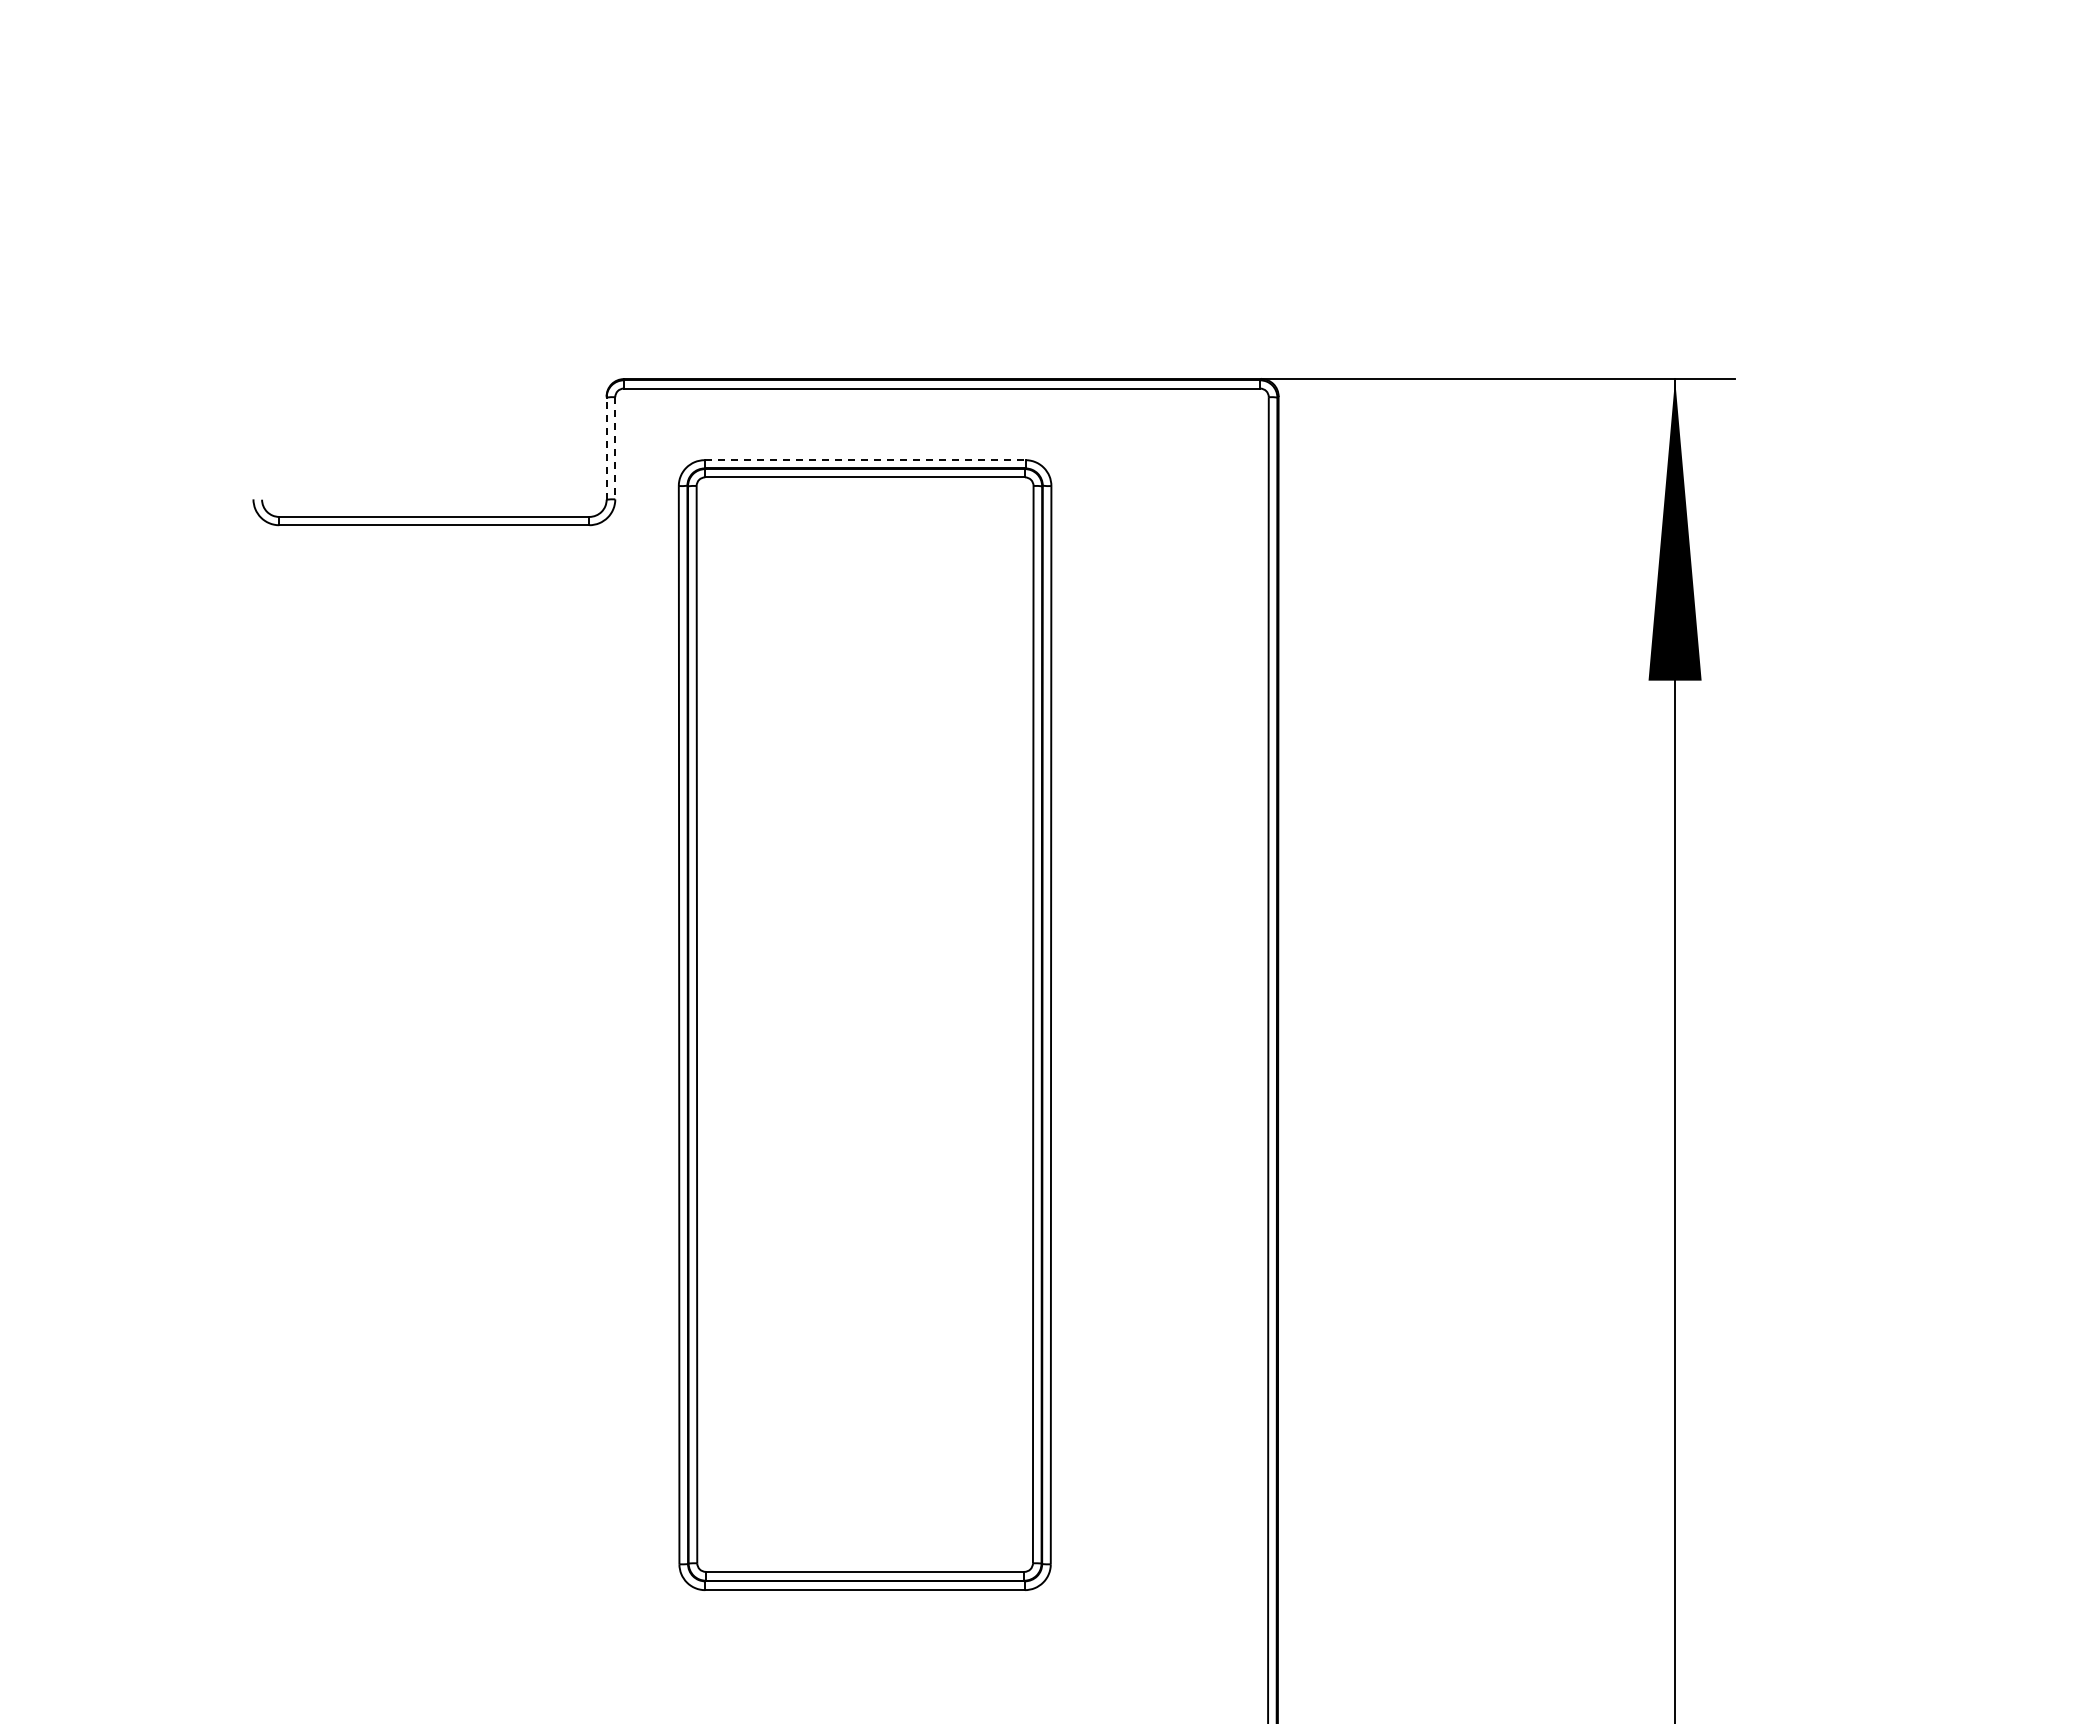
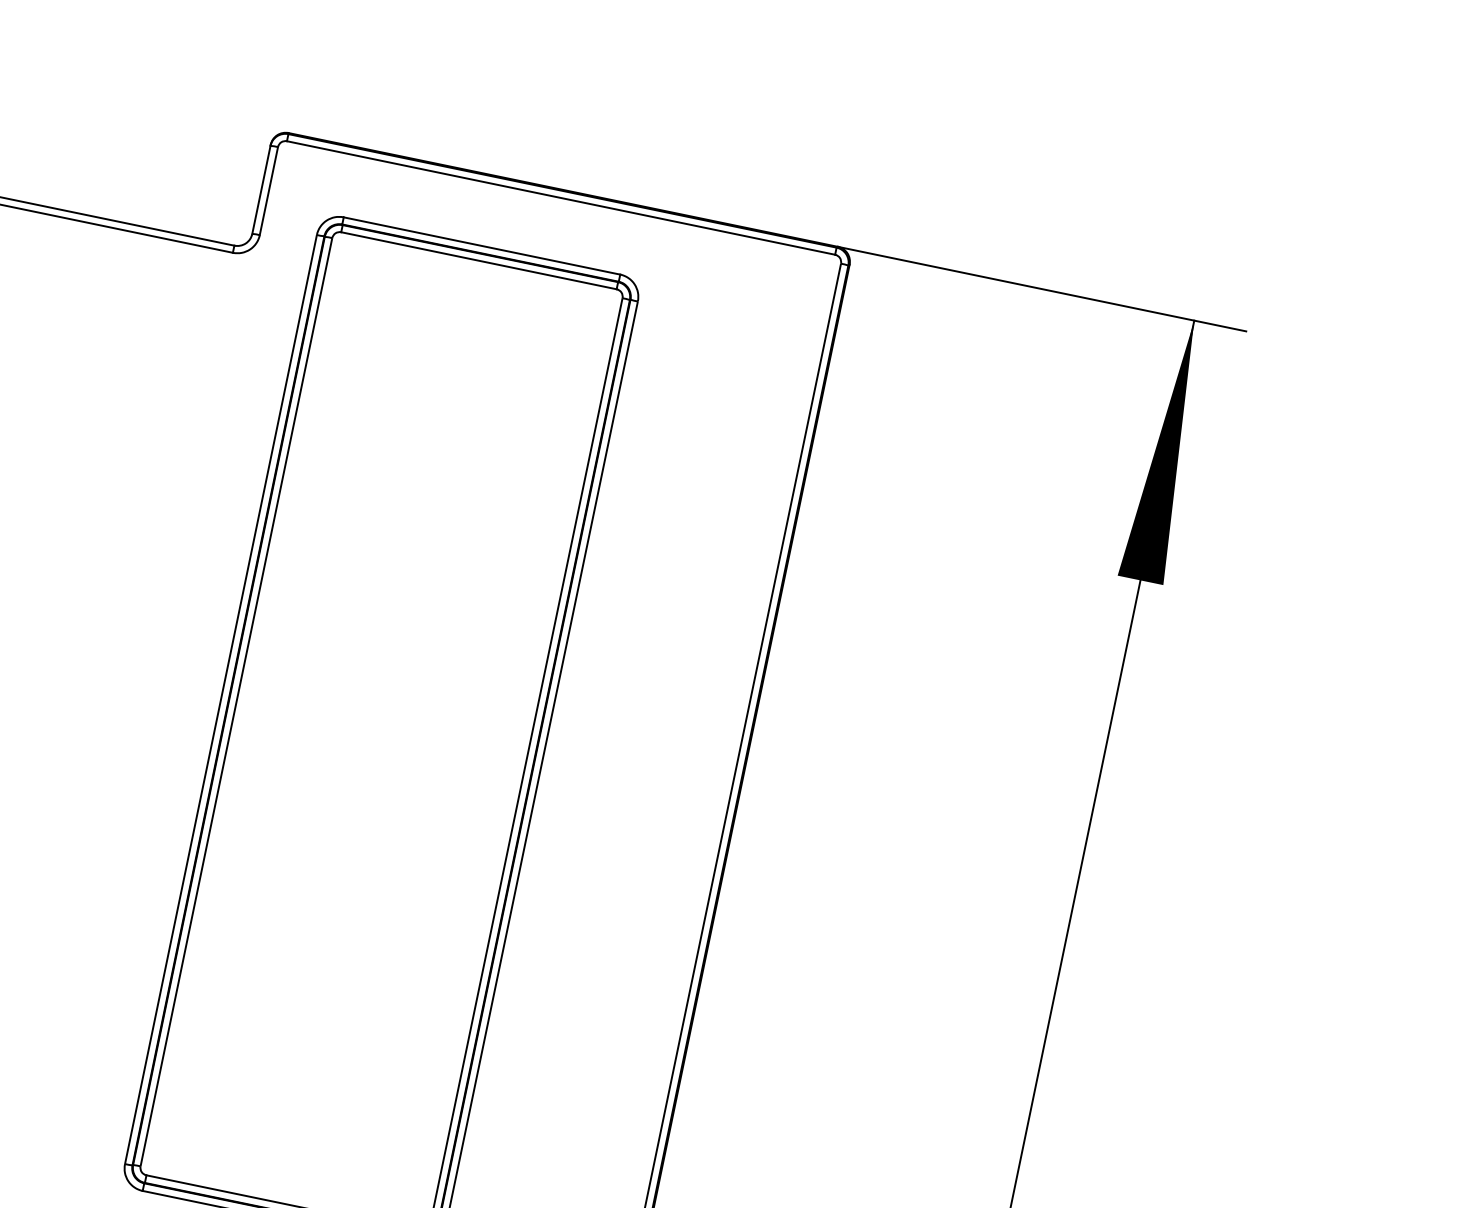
line: (606, 448) -> (261, 189), dashed -> solid
line: (615, 448) -> (269, 191), dashed -> solid
line: (865, 460) -> (482, 246), dashed -> solid

